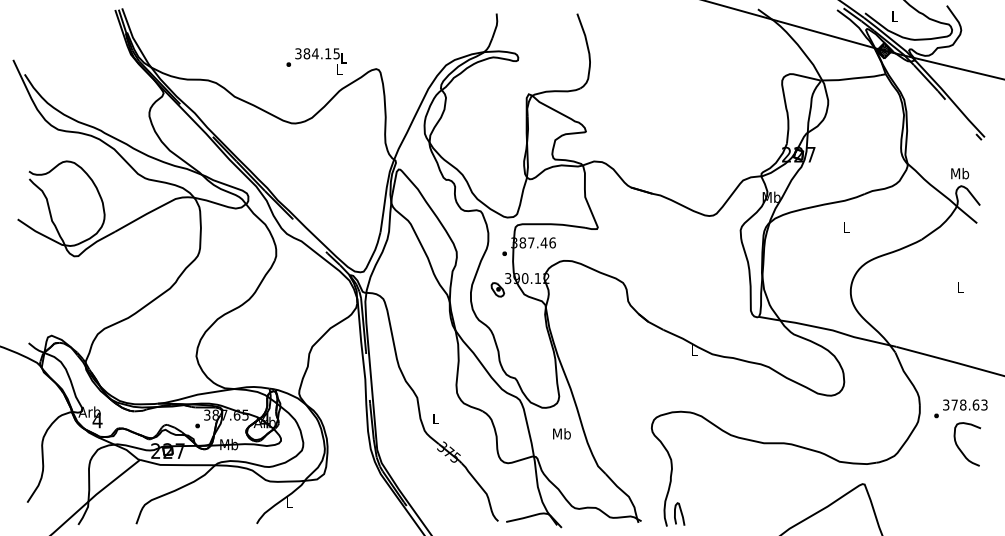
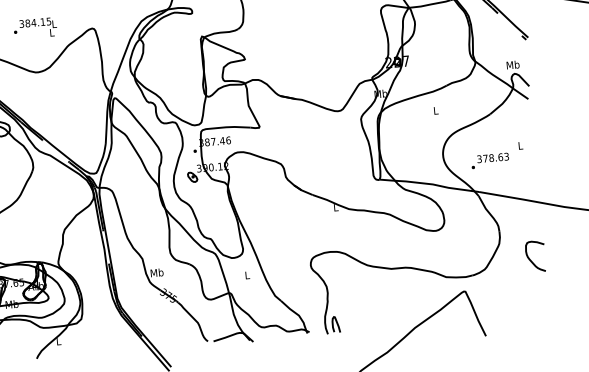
text: (316, 61) -> (35, 28), moved
text: (960, 408) -> (489, 160), moved
text: (435, 418) -> (156, 272), L -> Mb
text: (561, 433) -> (247, 275), Mb -> L

